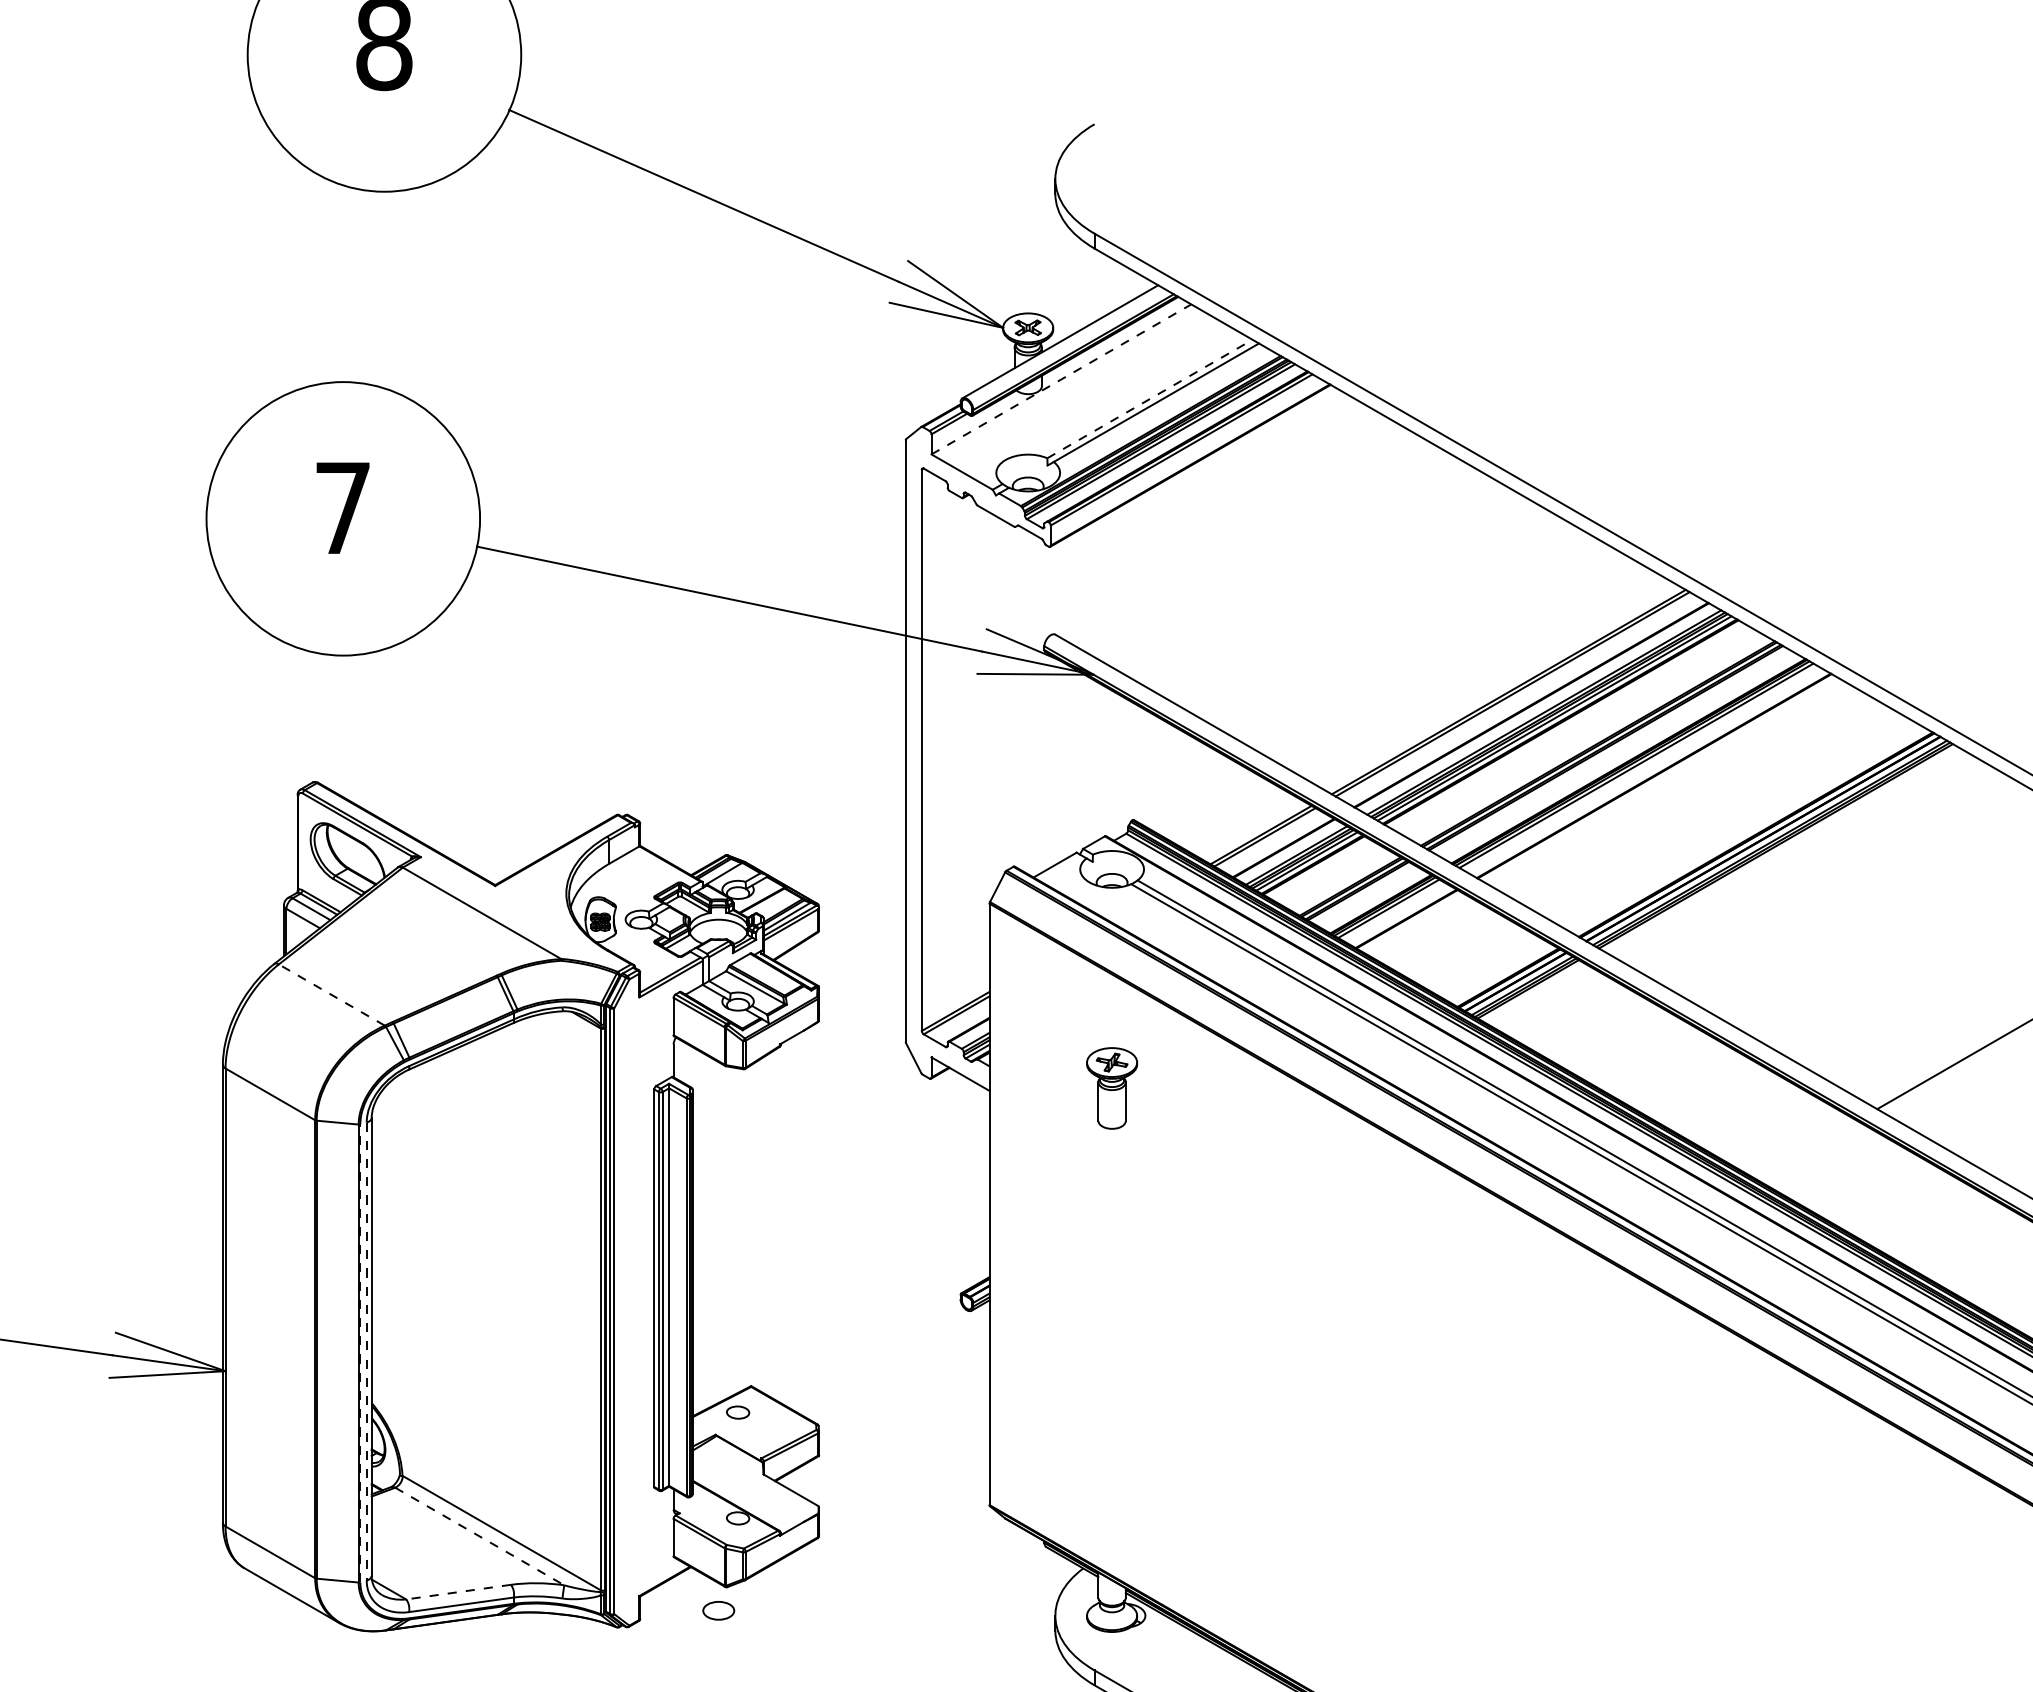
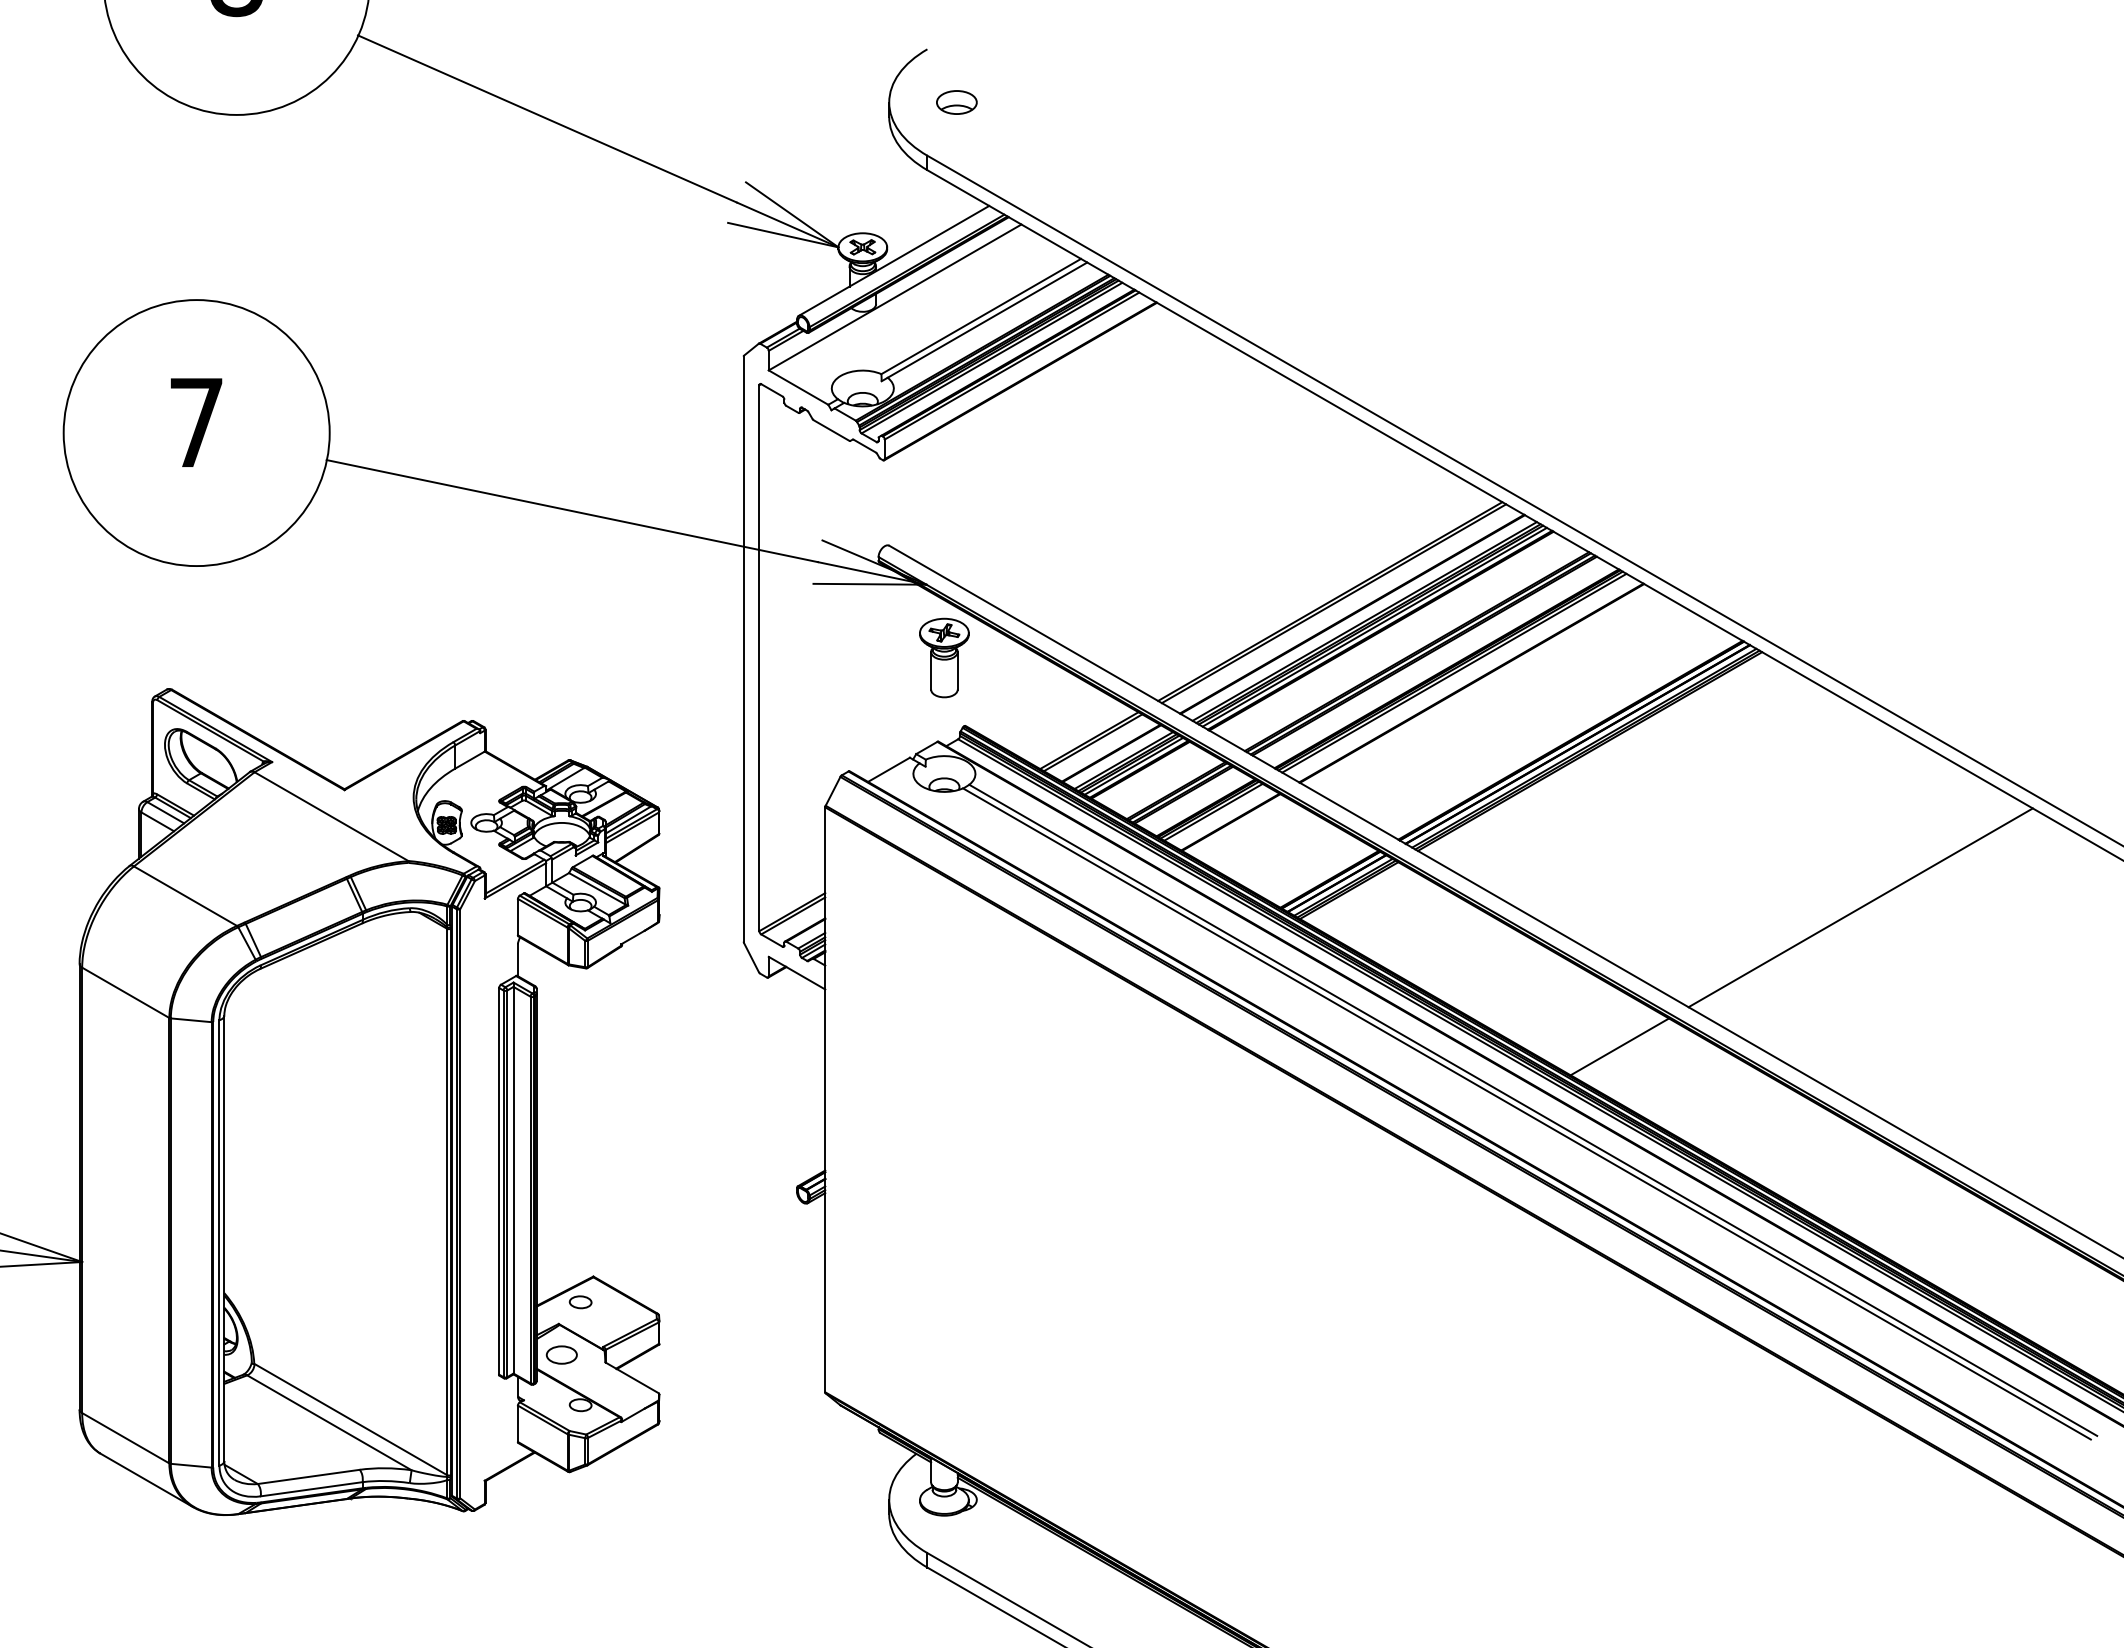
part: (1124, 178) -> (956, 102), added
line: (1061, 379) -> (895, 297), dashed -> solid
line: (1150, 398) -> (981, 316), dashed -> solid
line: (331, 994) -> (185, 895), dashed -> solid
part: (1112, 1087) -> (944, 657), moved
line: (1806, 1149) -> (1619, 1046), added
line: (366, 1351) -> (219, 1242), dashed -> solid
line: (360, 1353) -> (213, 1244), dashed -> solid
line: (479, 1536) -> (329, 1422), dashed -> solid
line: (458, 1591) -> (308, 1476), dashed -> solid
part: (718, 1610) -> (561, 1354), moved

